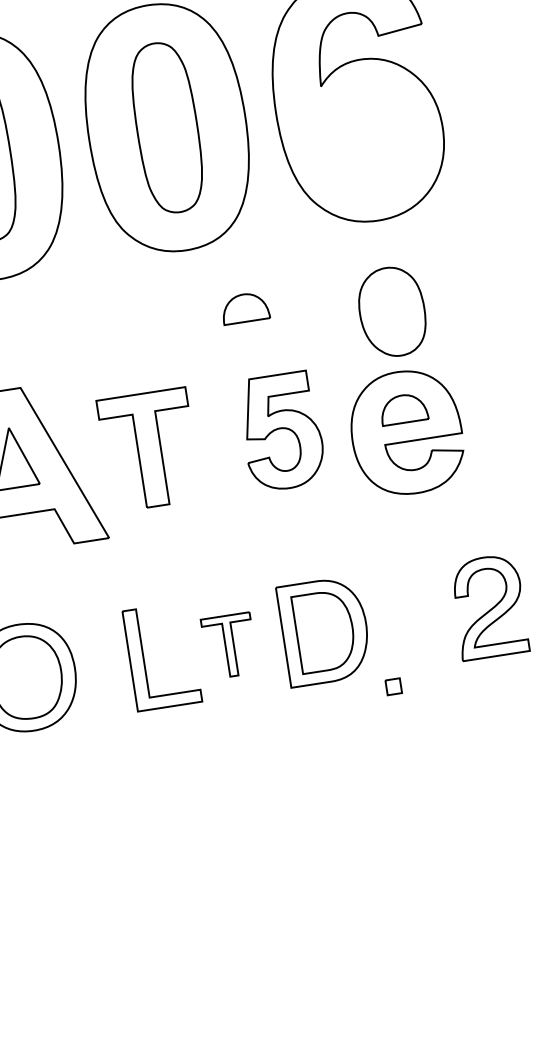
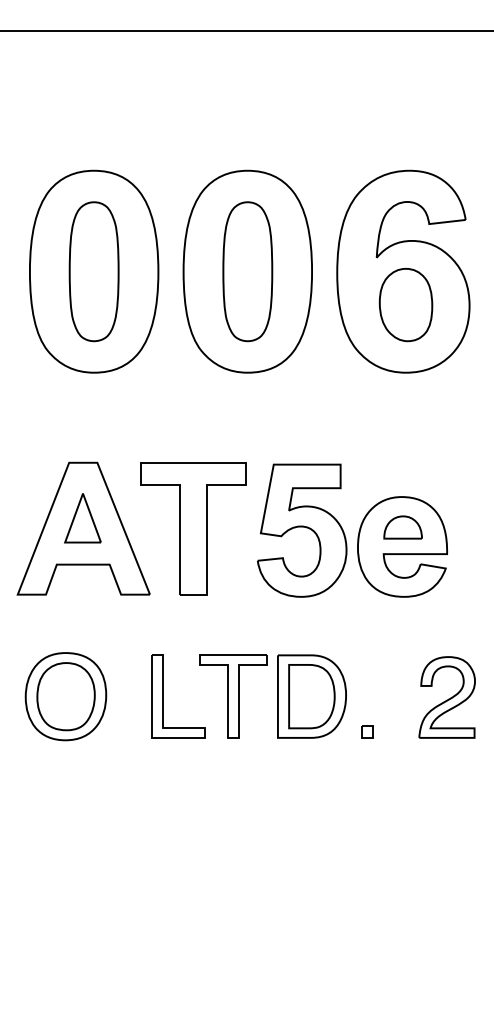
part: (244, 308) -> (287, 426), removed
part: (391, 312) -> (405, 305), moved
part: (282, 431) -> (302, 530), size x1.43
part: (149, 449) -> (193, 528), size x1.43
part: (229, 645) -> (233, 696), size x1.67
part: (393, 686) -> (367, 731), moved

